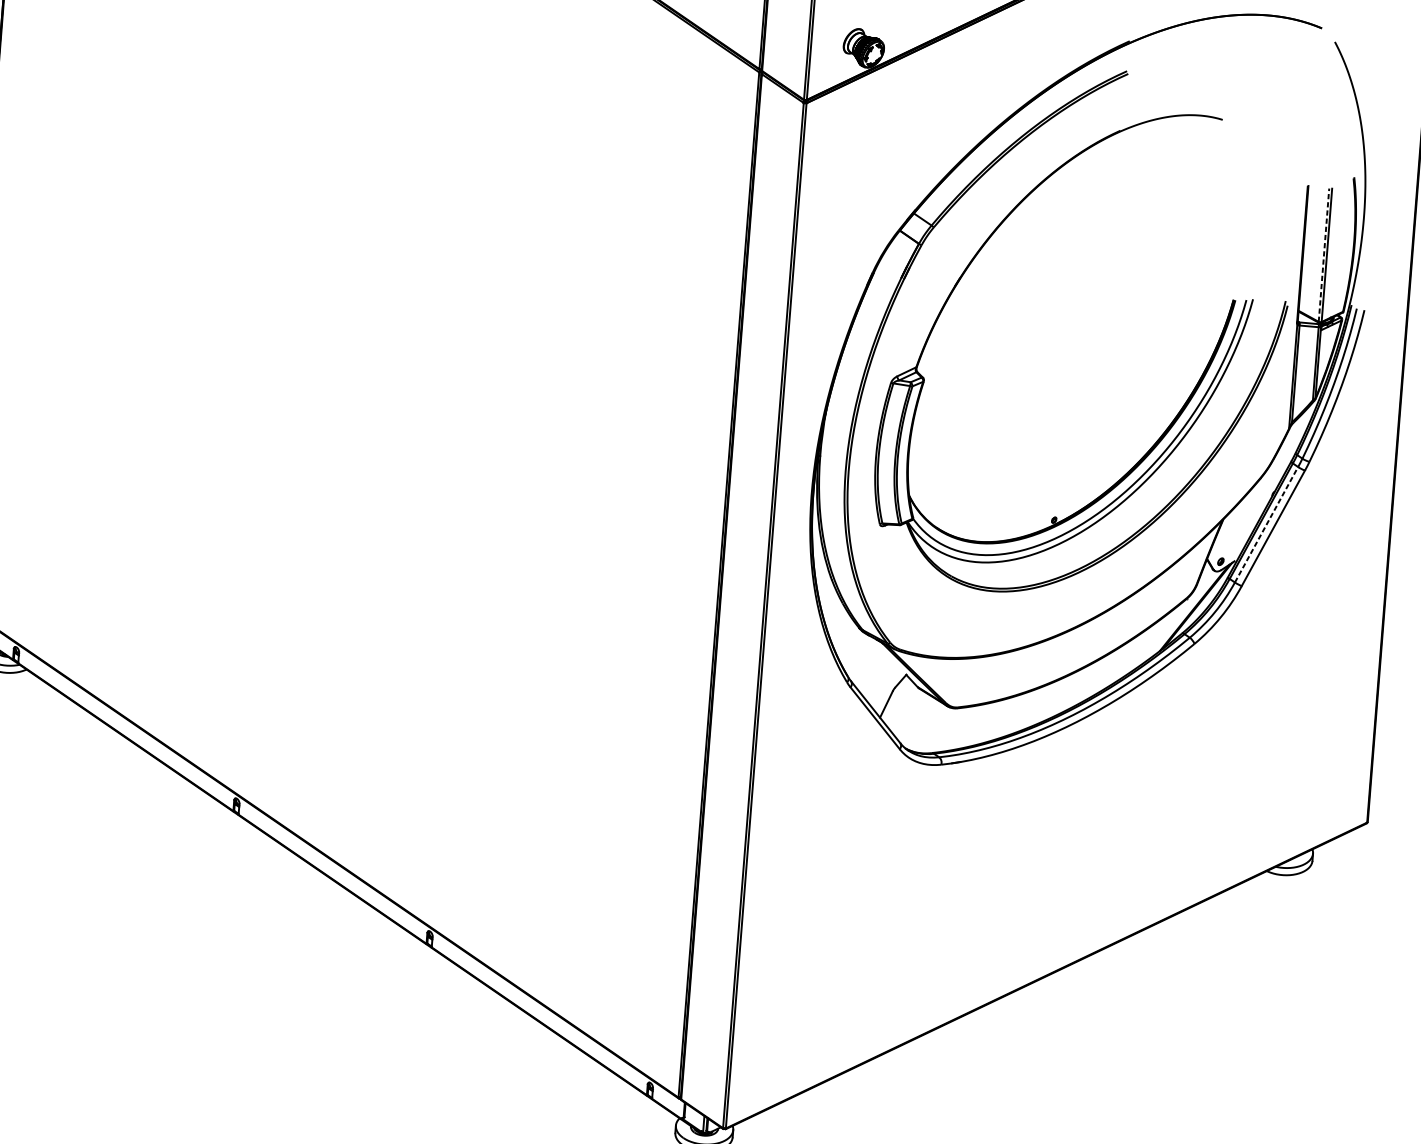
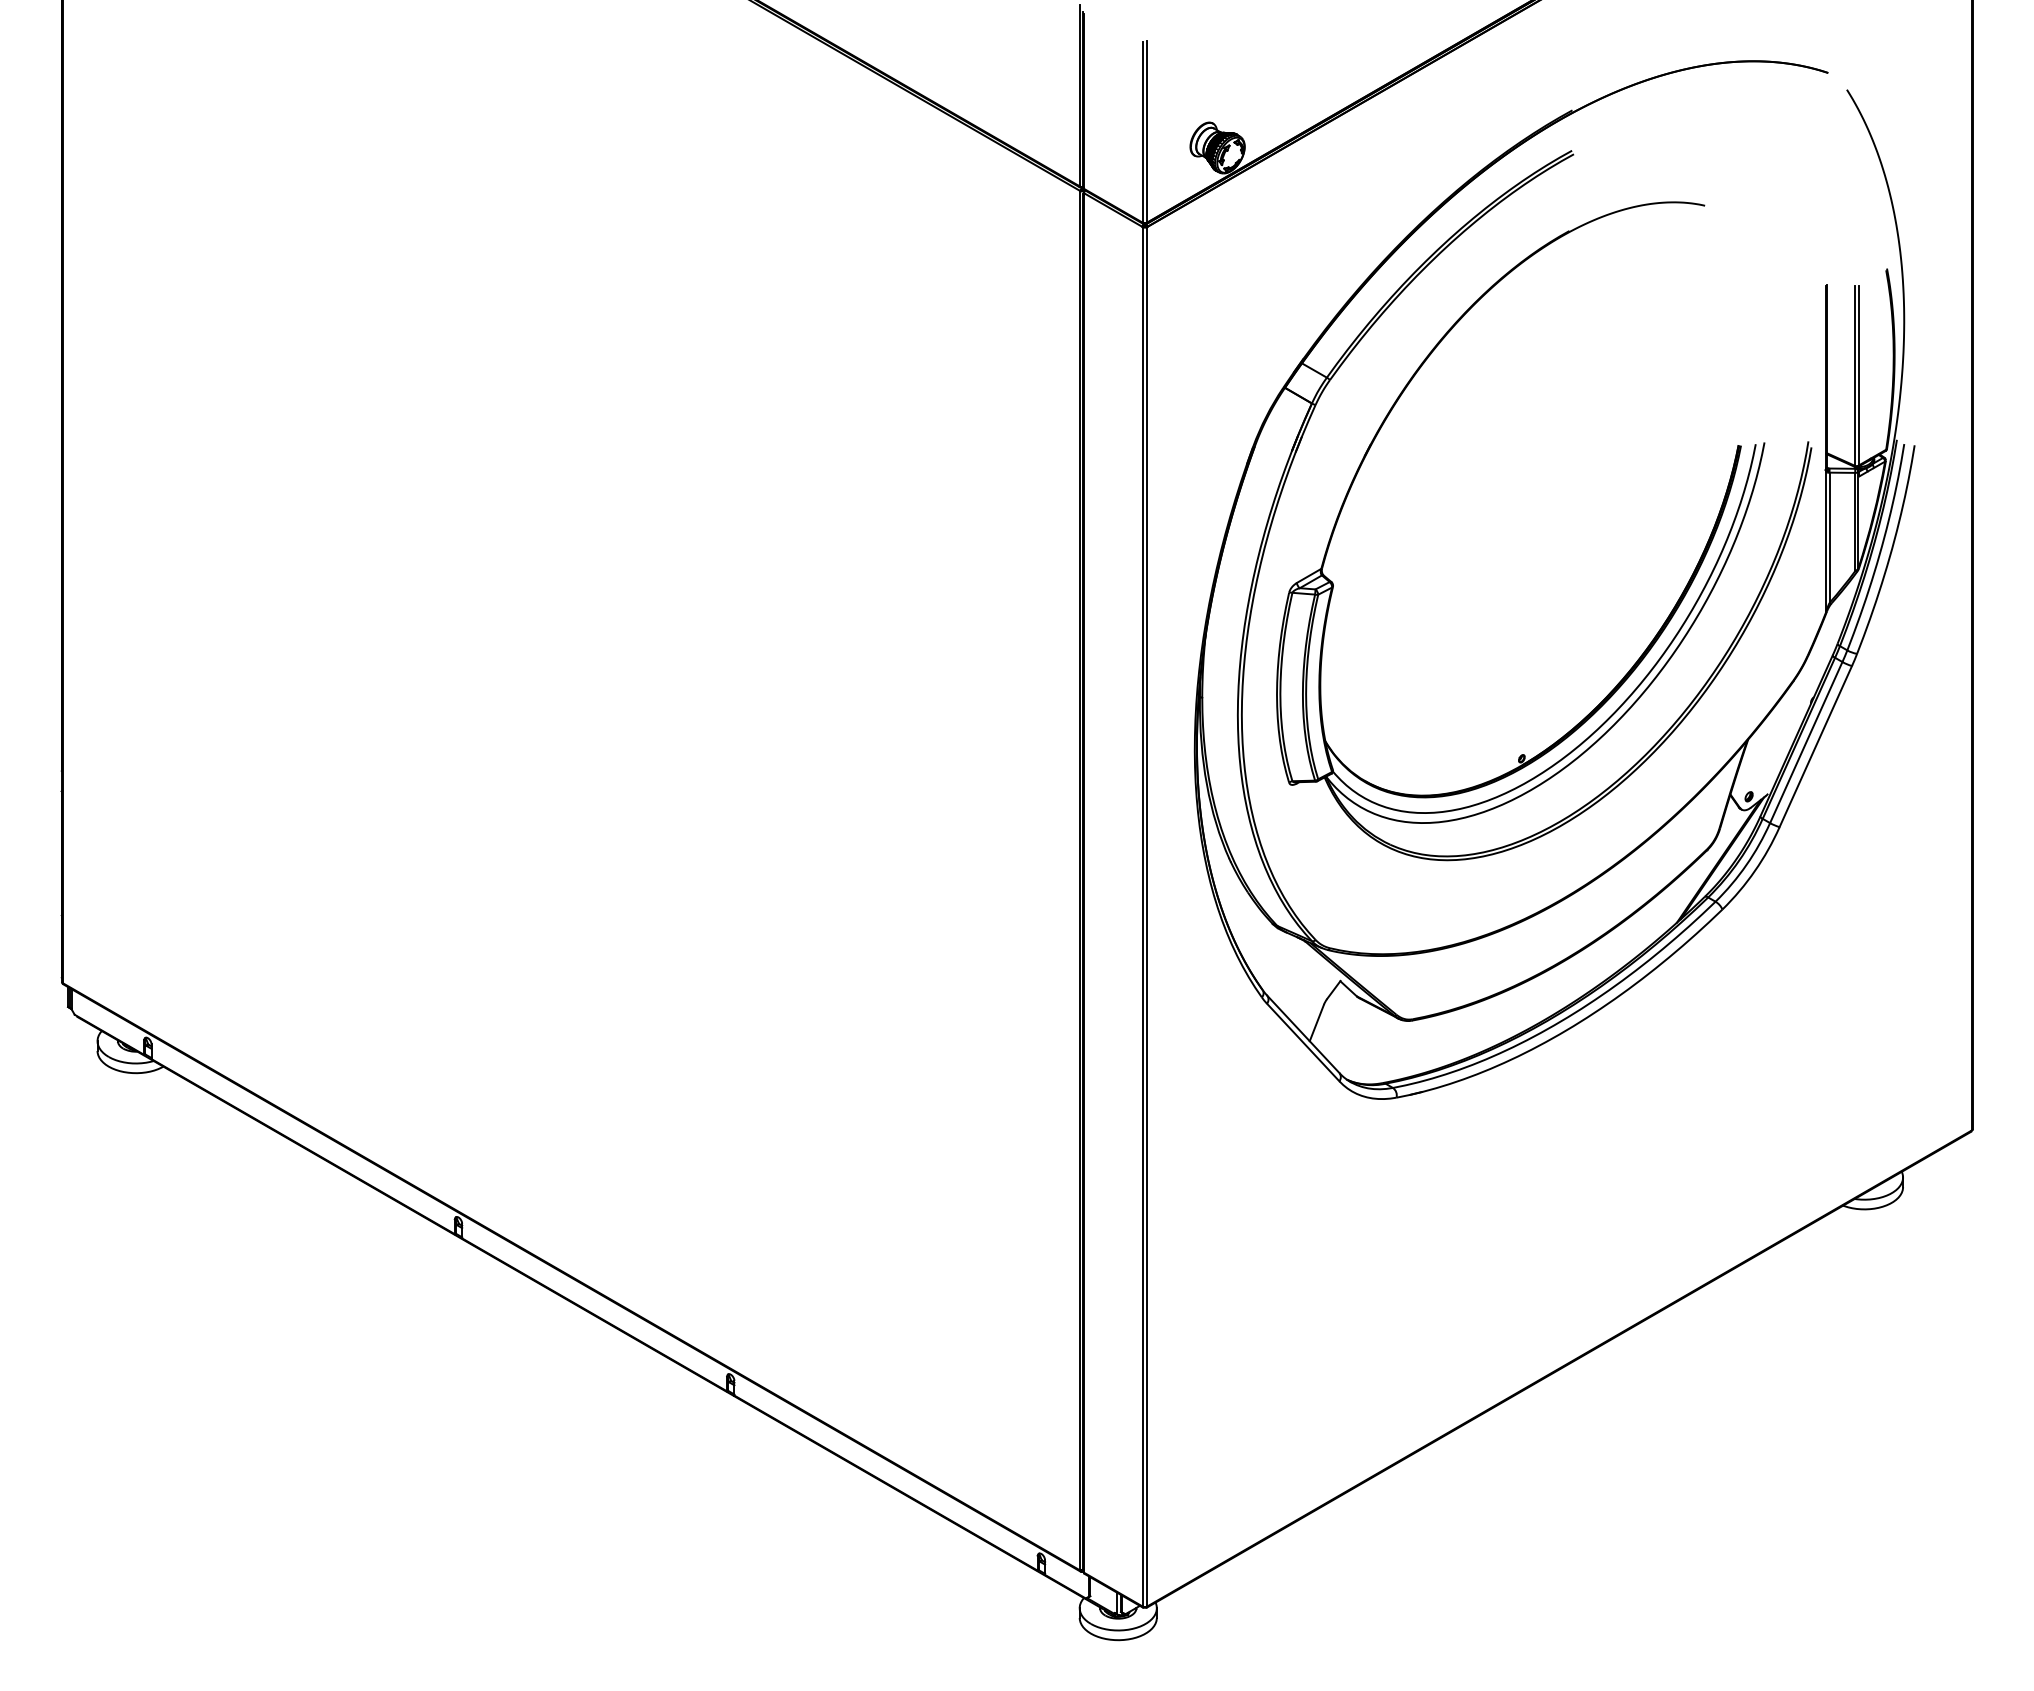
line: (1323, 255) -> (1854, 376), dashed -> solid
line: (1266, 524) -> (1806, 742), dashed -> solid

